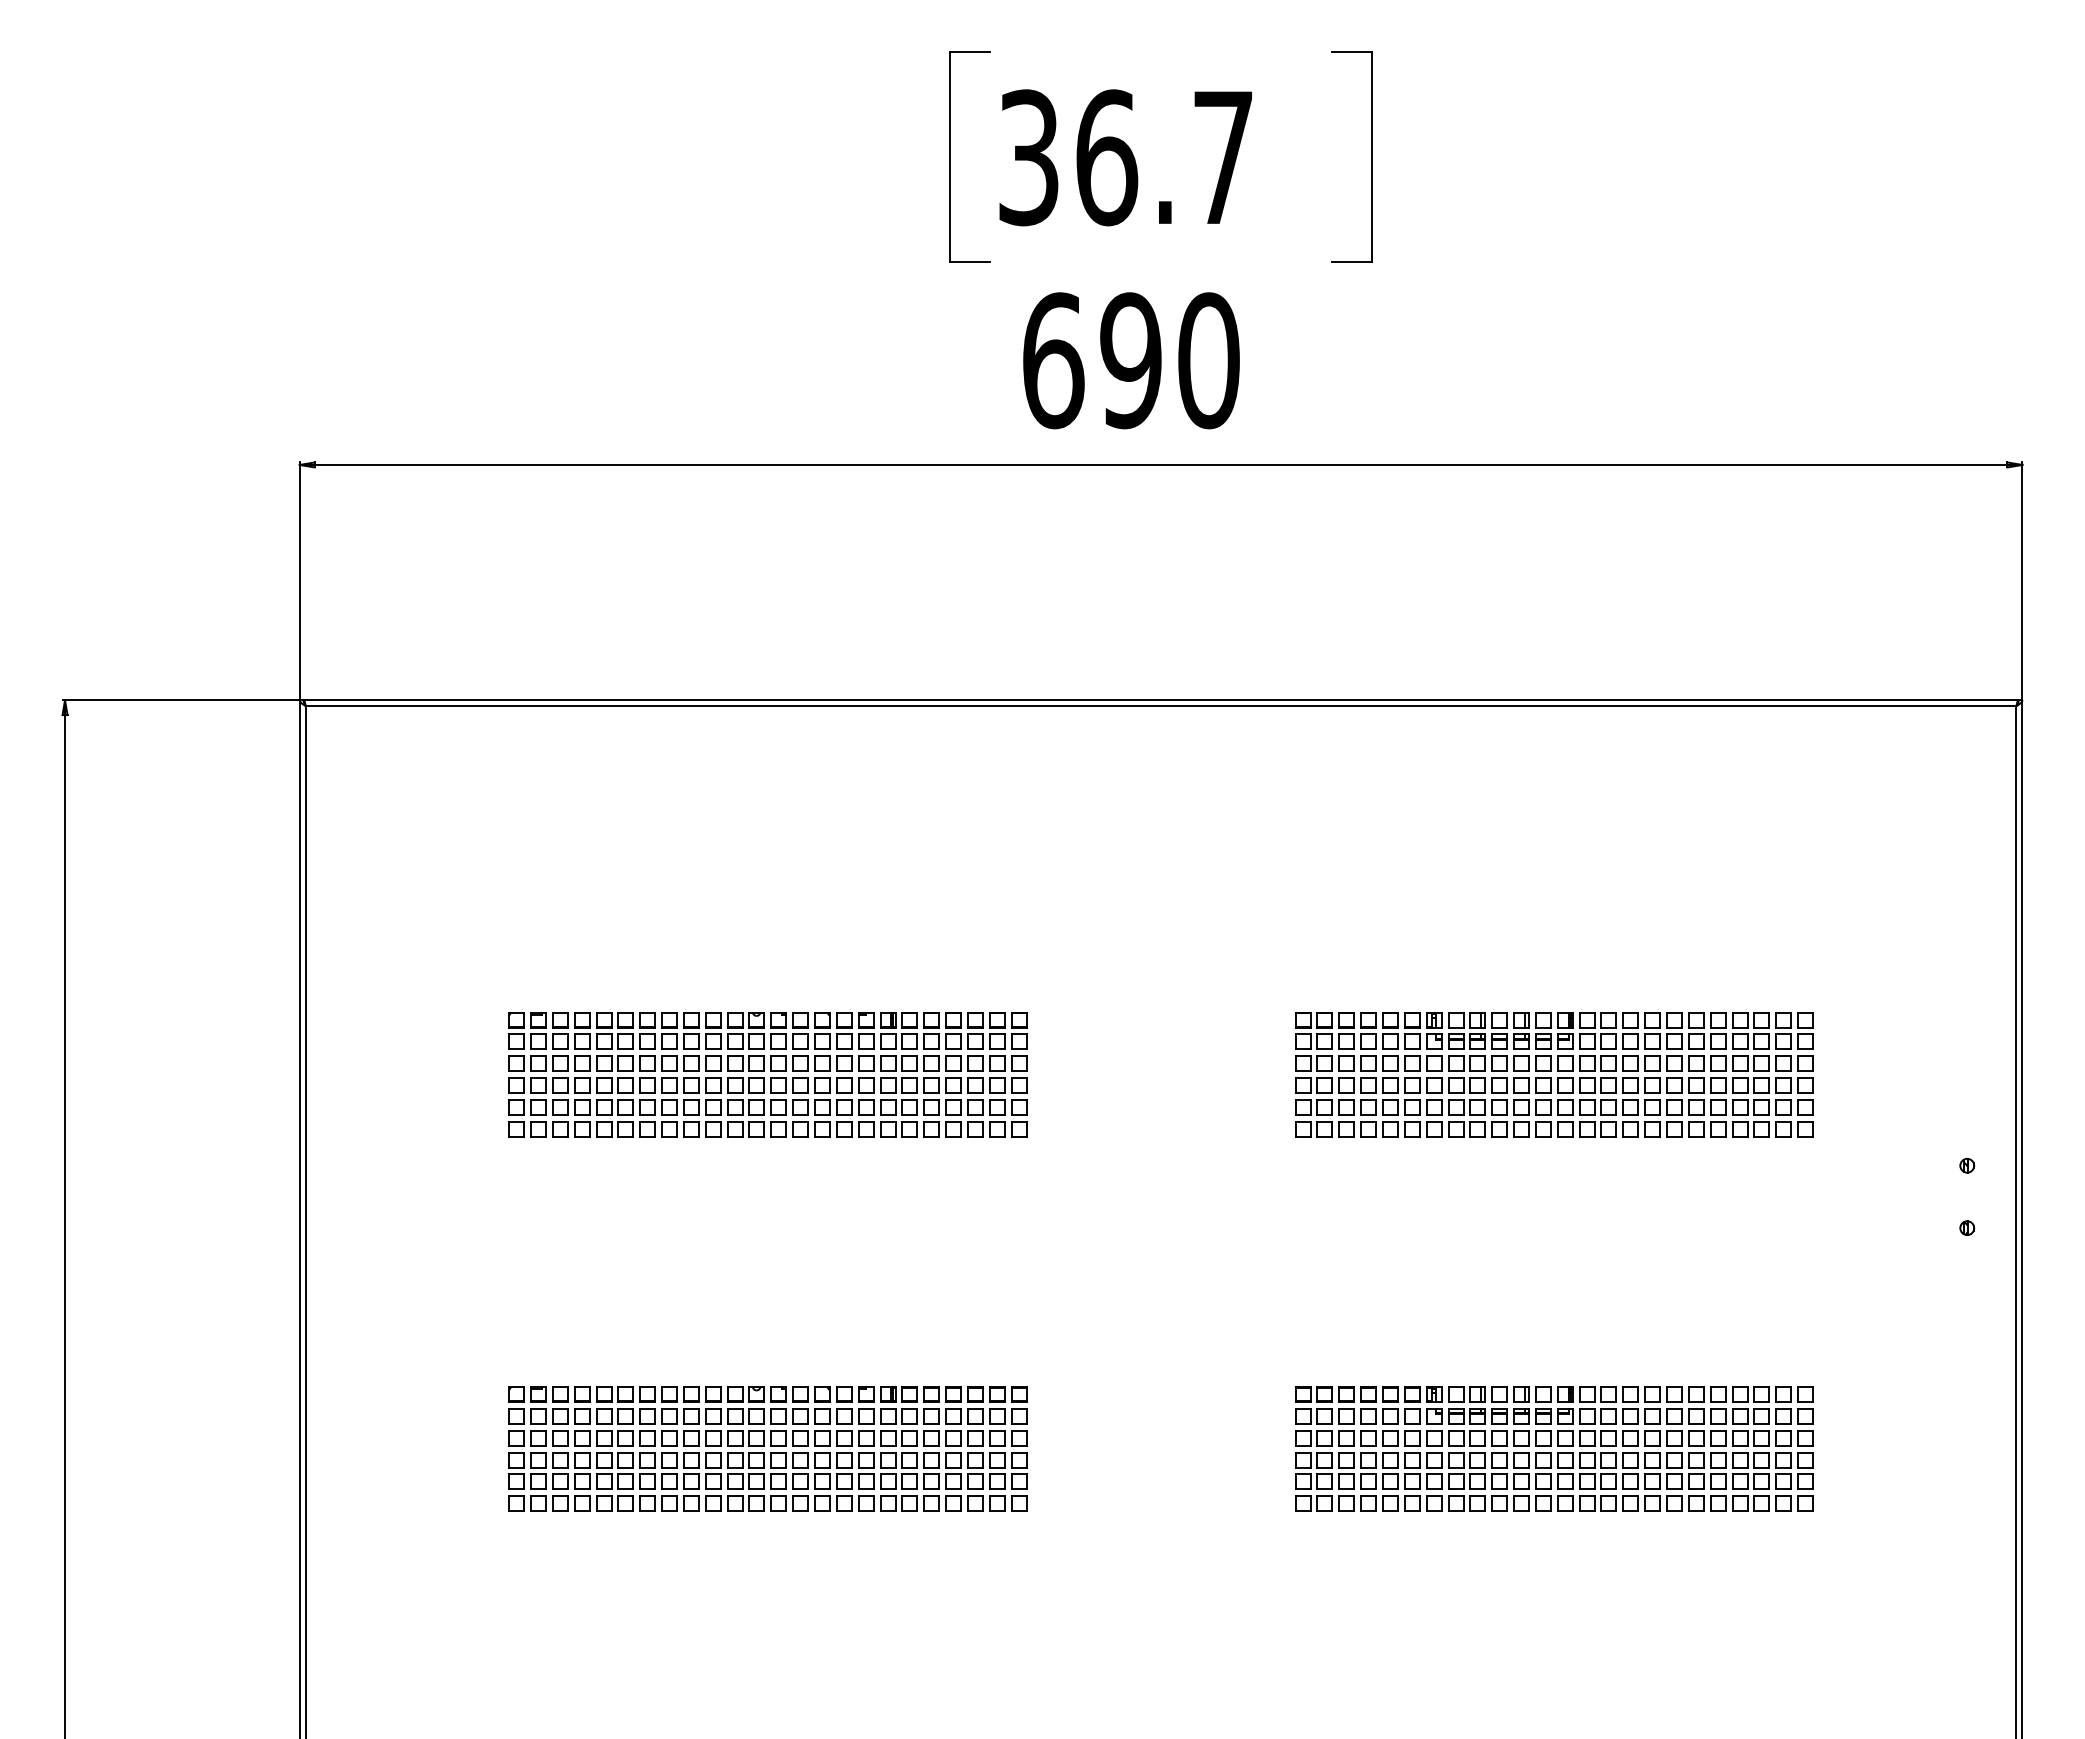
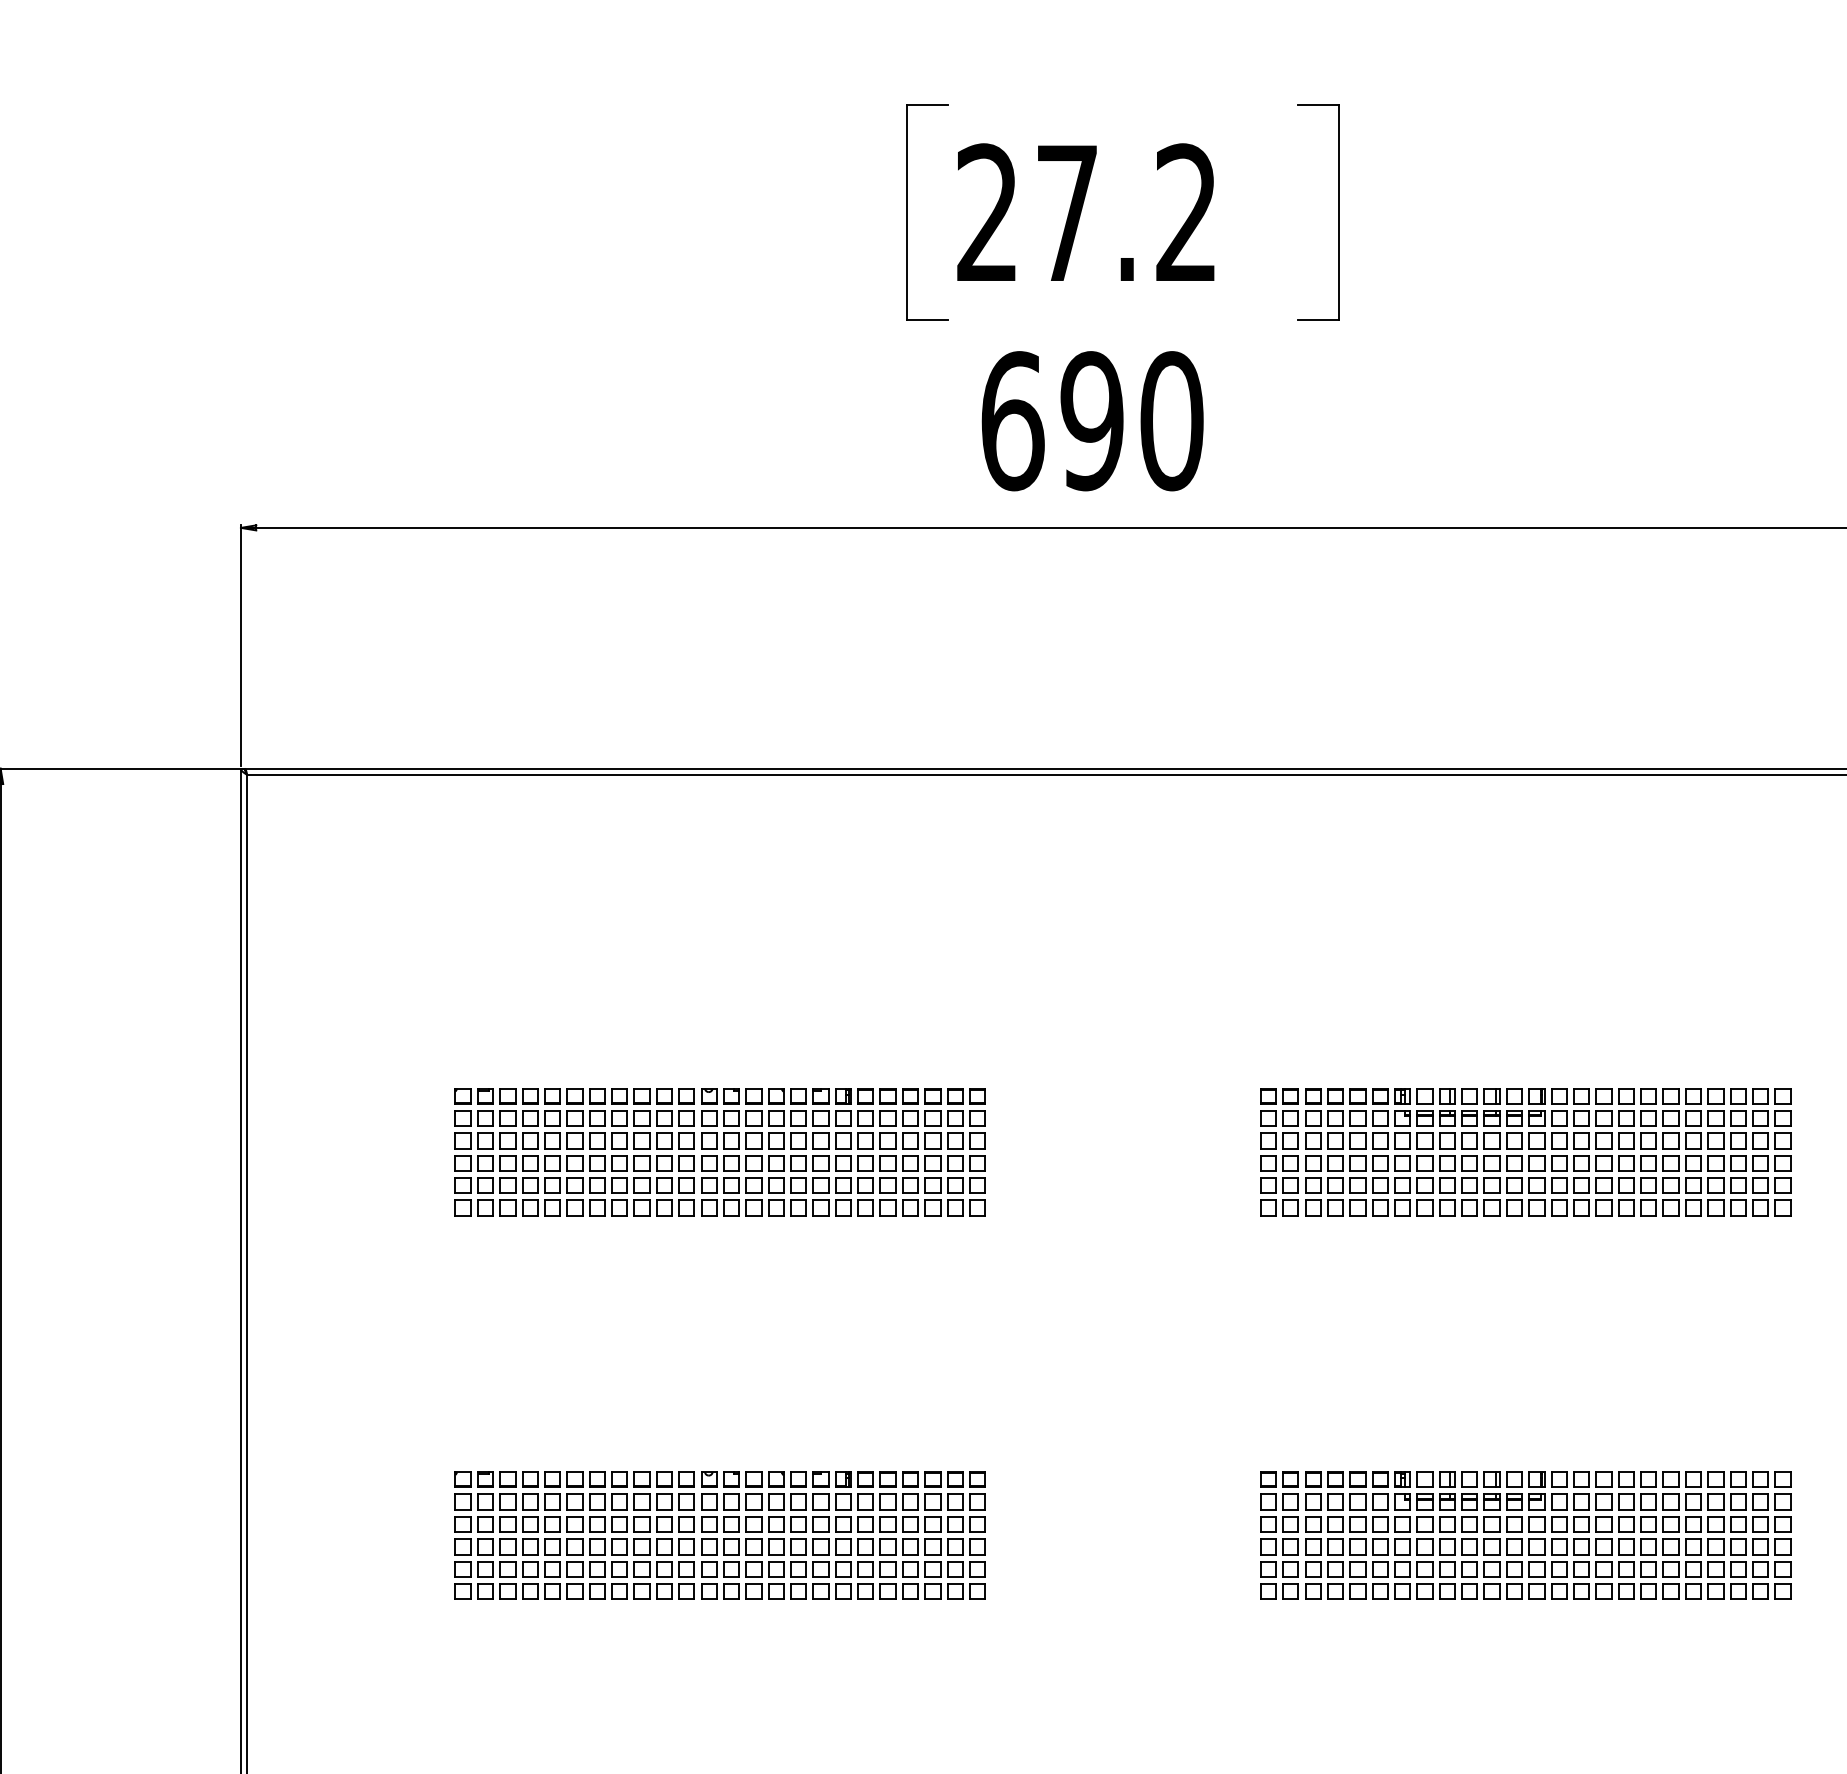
text: (1125, 157) -> (1086, 213), 36.7 -> 27.2

